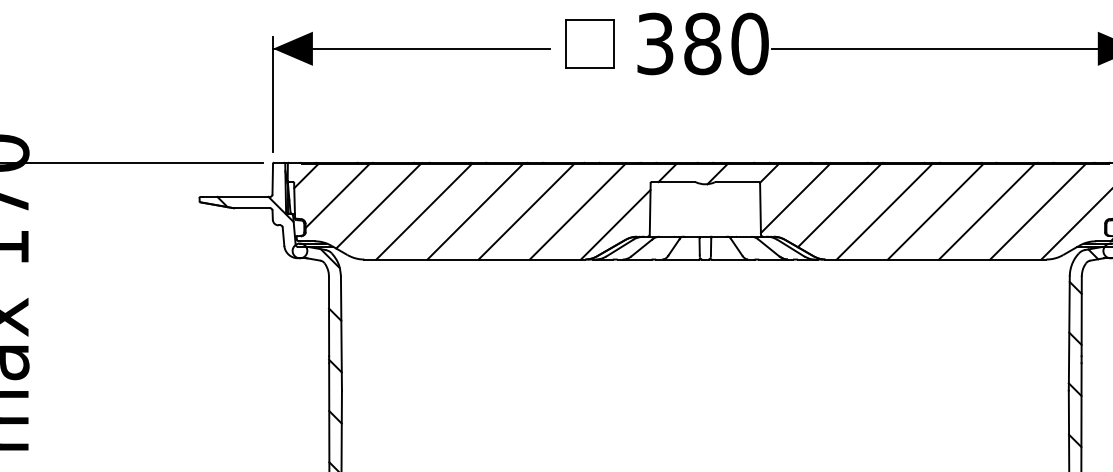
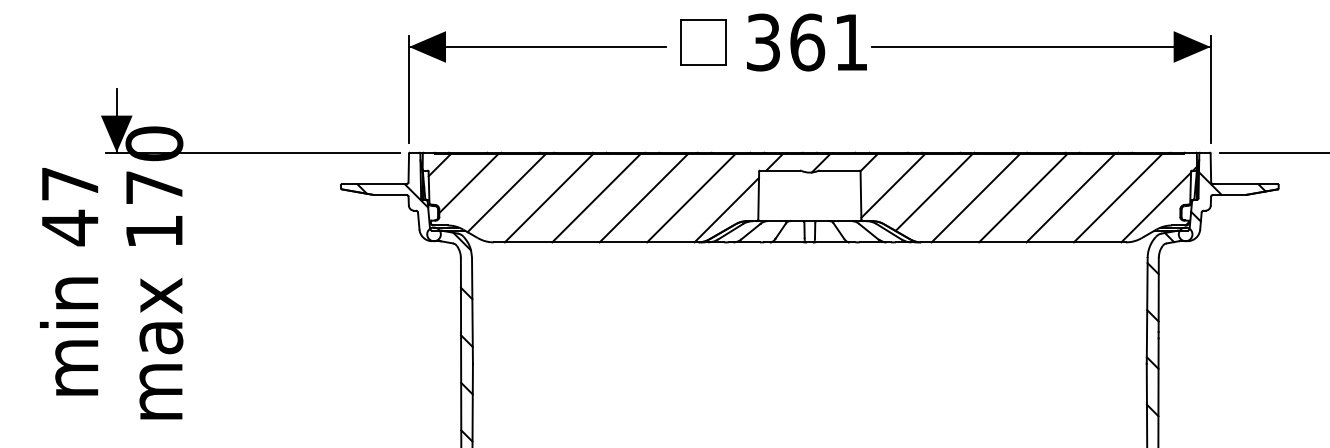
text: (726, 43) -> (829, 42), 380 -> 361

